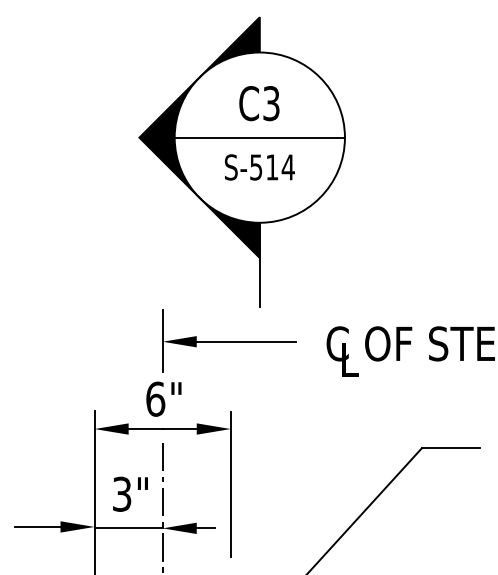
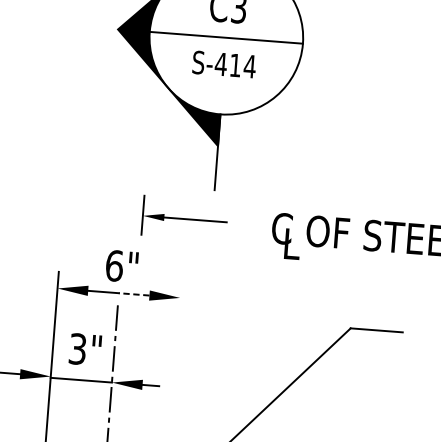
text: (255, 167) -> (220, 64), S-514 -> S-414
part: (229, 340) -> (185, 218), size x0.7
line: (179, 429) -> (133, 294), solid -> dashed
line: (230, 484) -> (175, 347), removed

